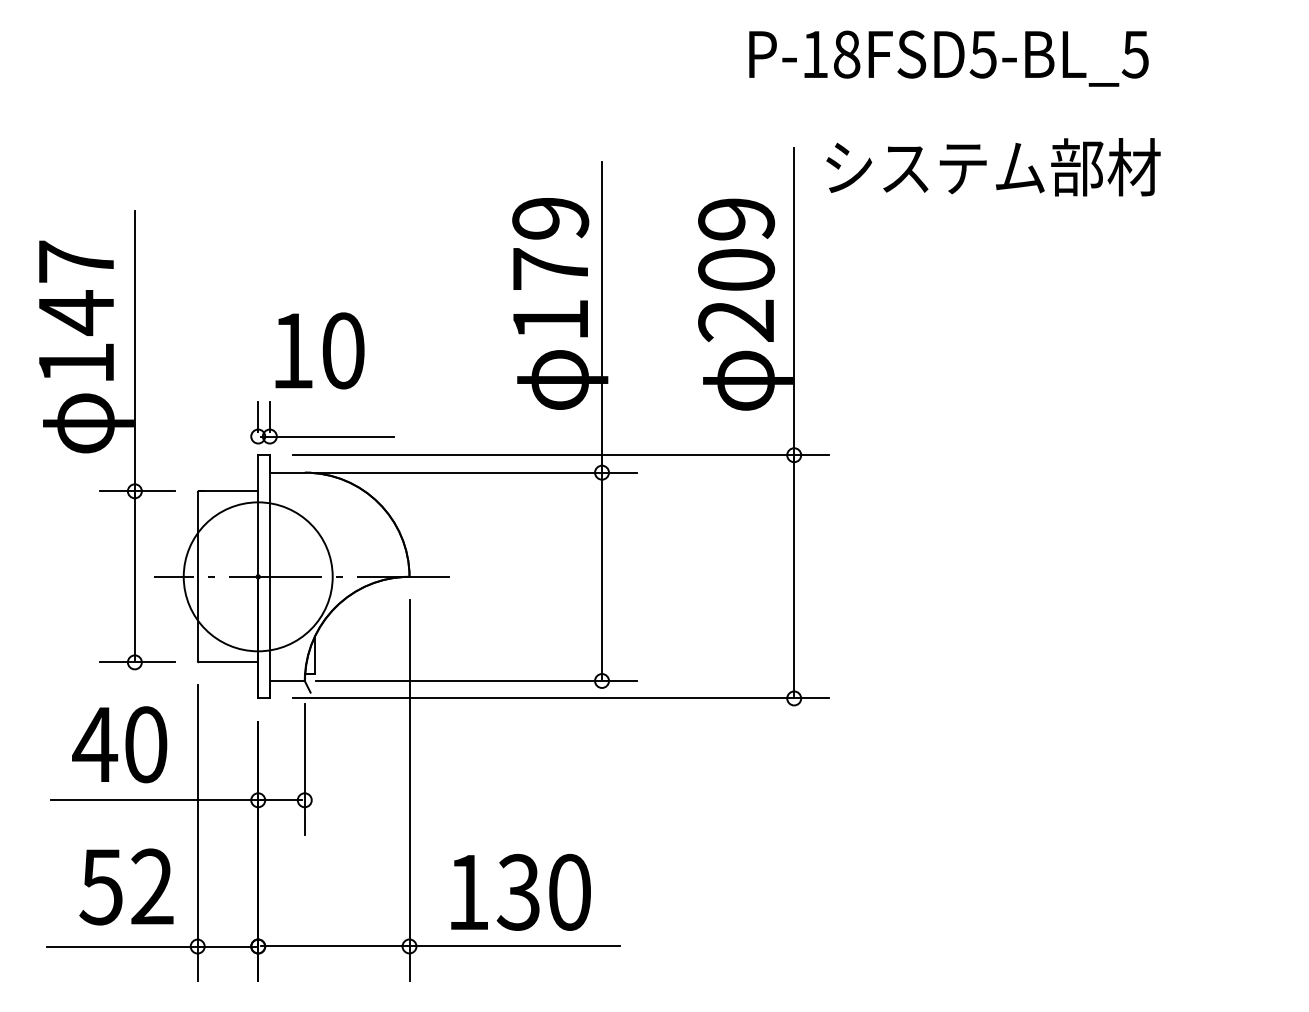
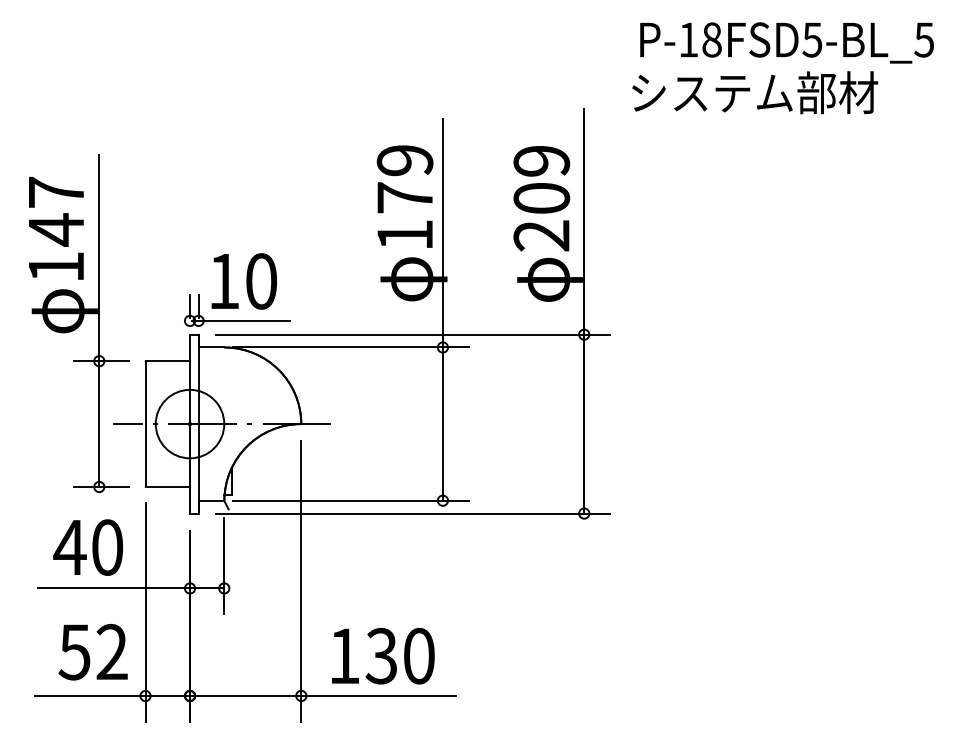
text: (948, 58) -> (786, 42), moved
text: (993, 167) -> (755, 92), moved
text: (319, 350) -> (243, 281), moved
circle: (257, 576) -> (189, 423), size x0.62

